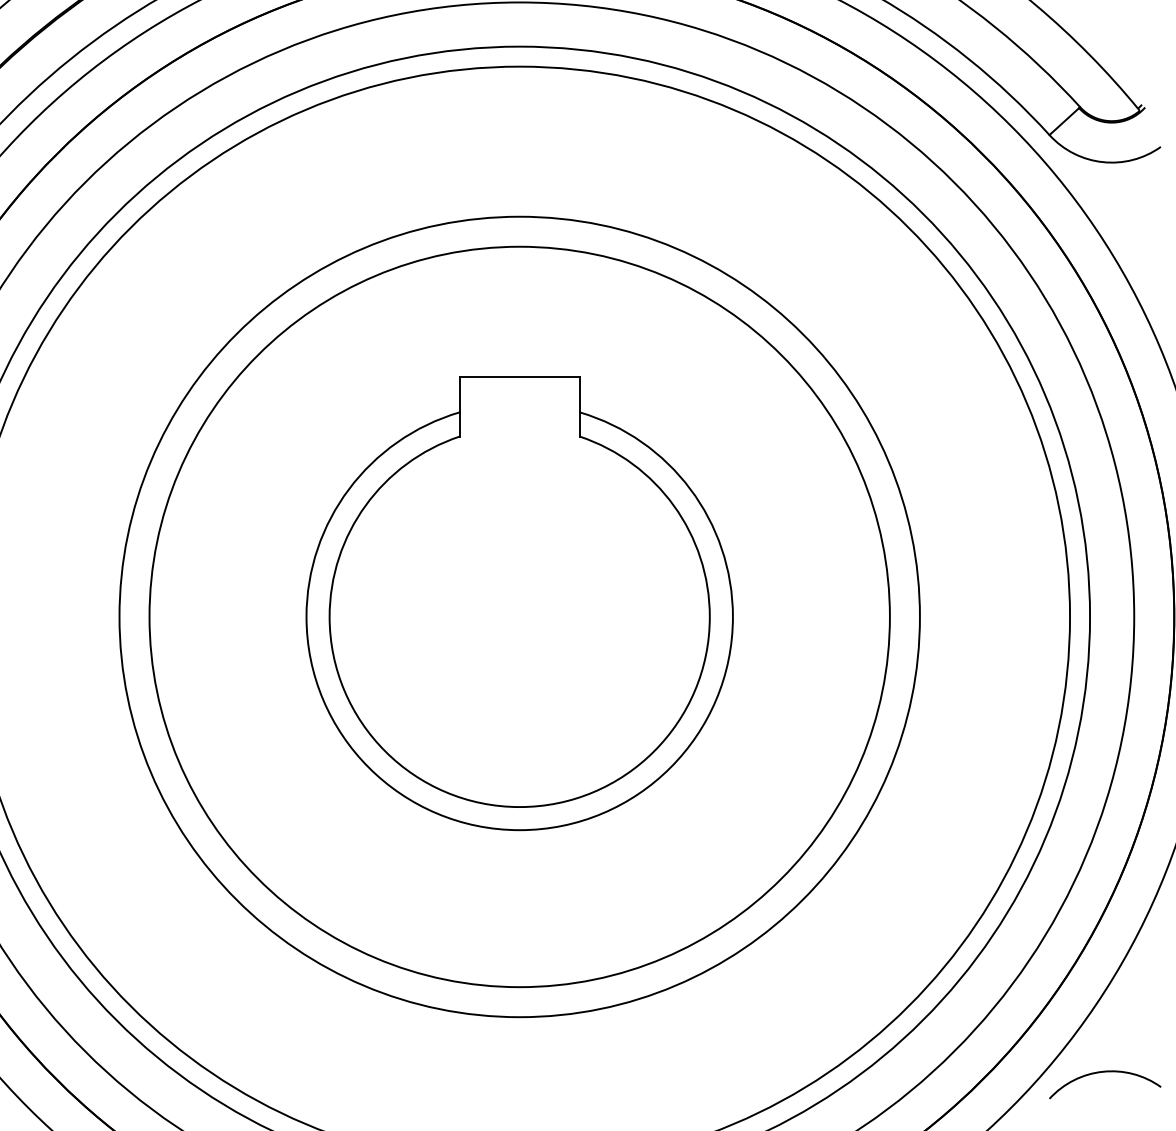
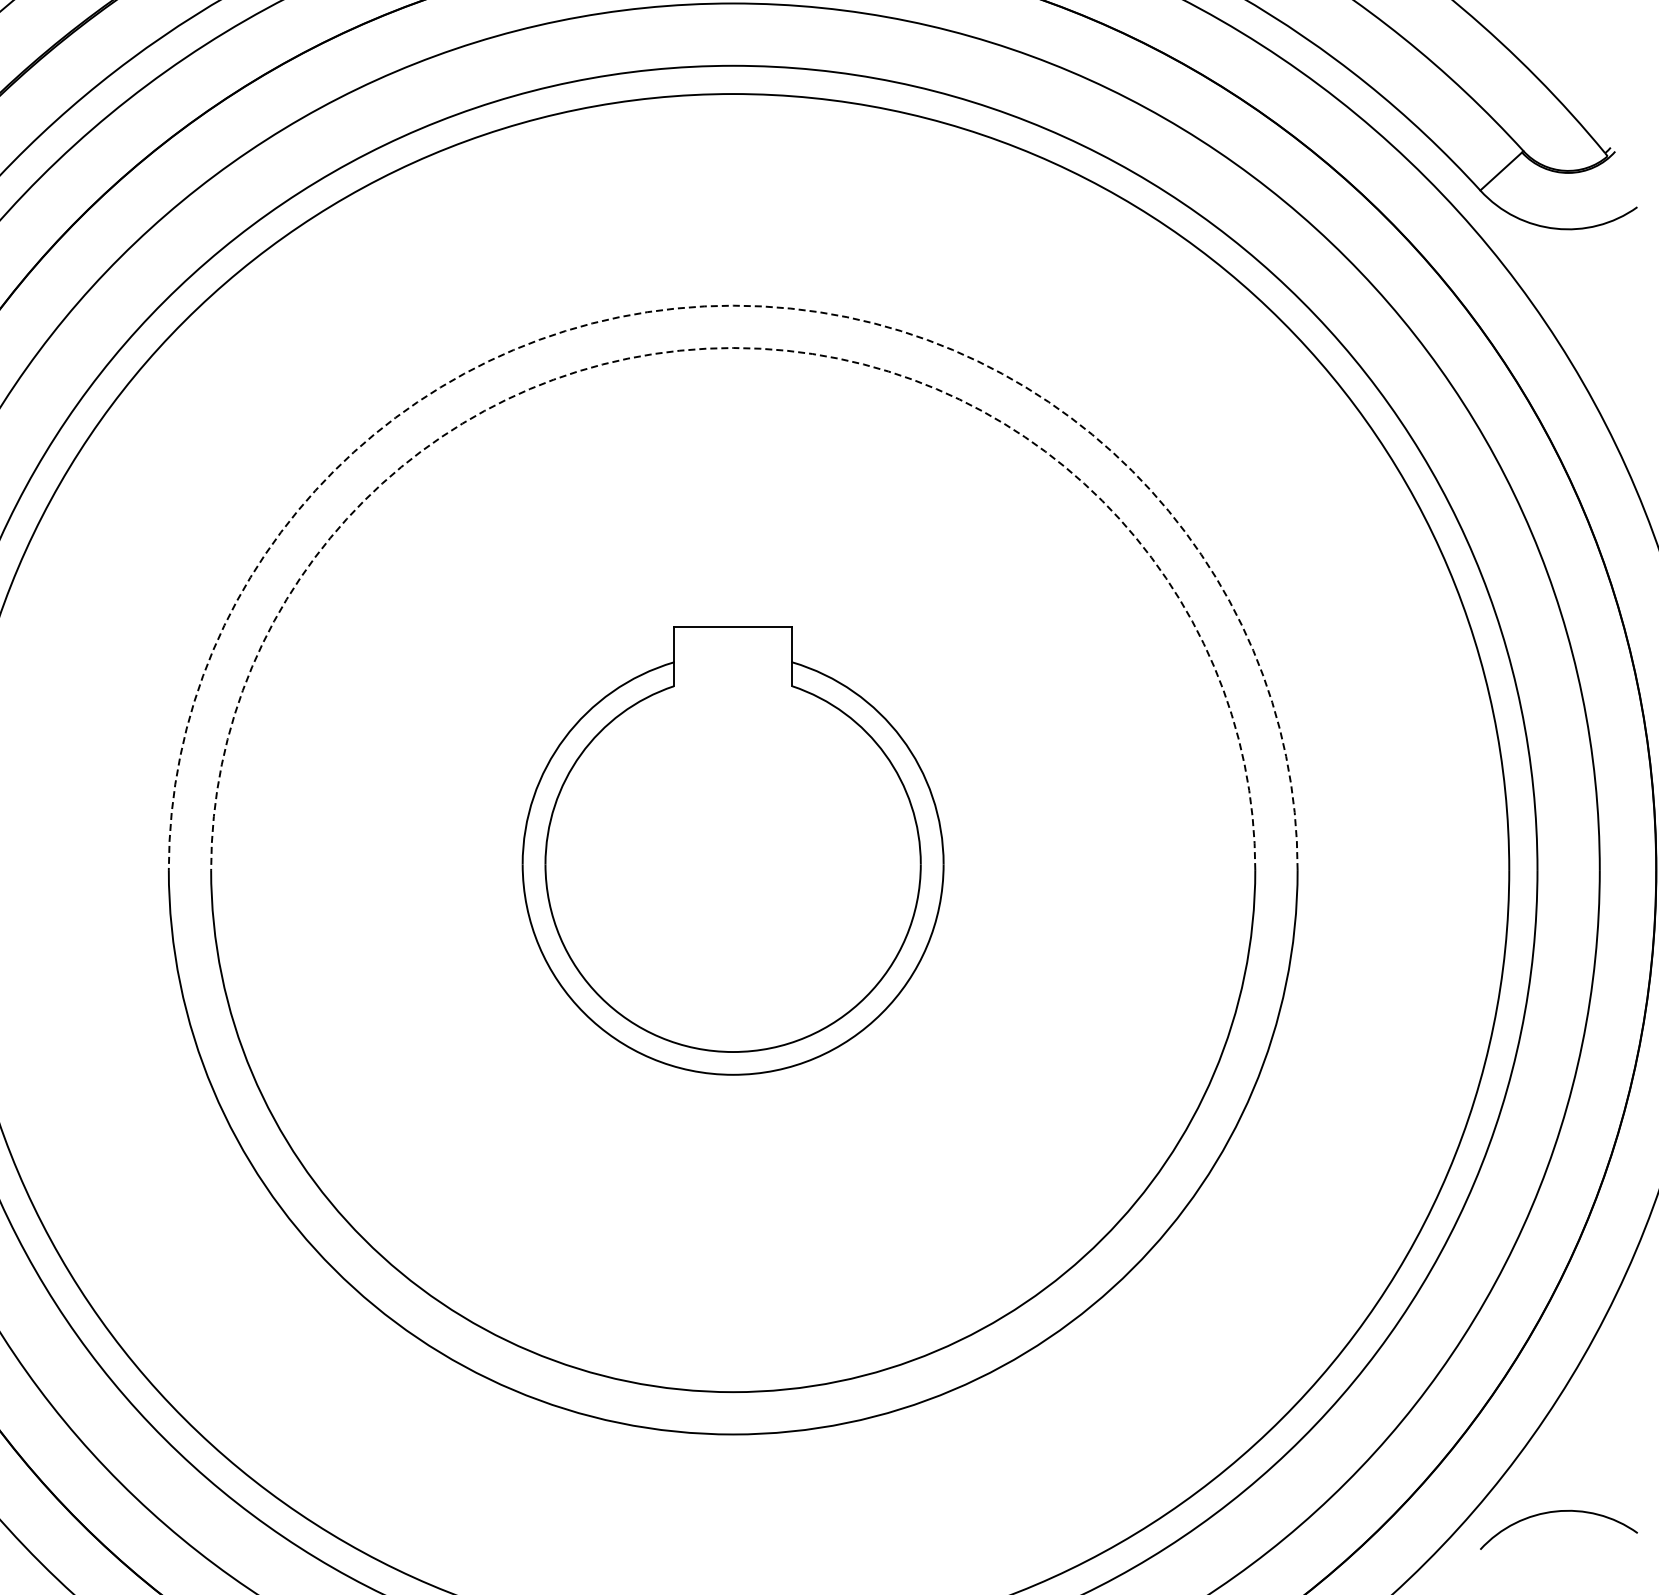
arc: (519, 216) -> (733, 305), solid -> dashed
arc: (519, 247) -> (733, 348), solid -> dashed
part: (519, 603) -> (732, 850), size x0.7

